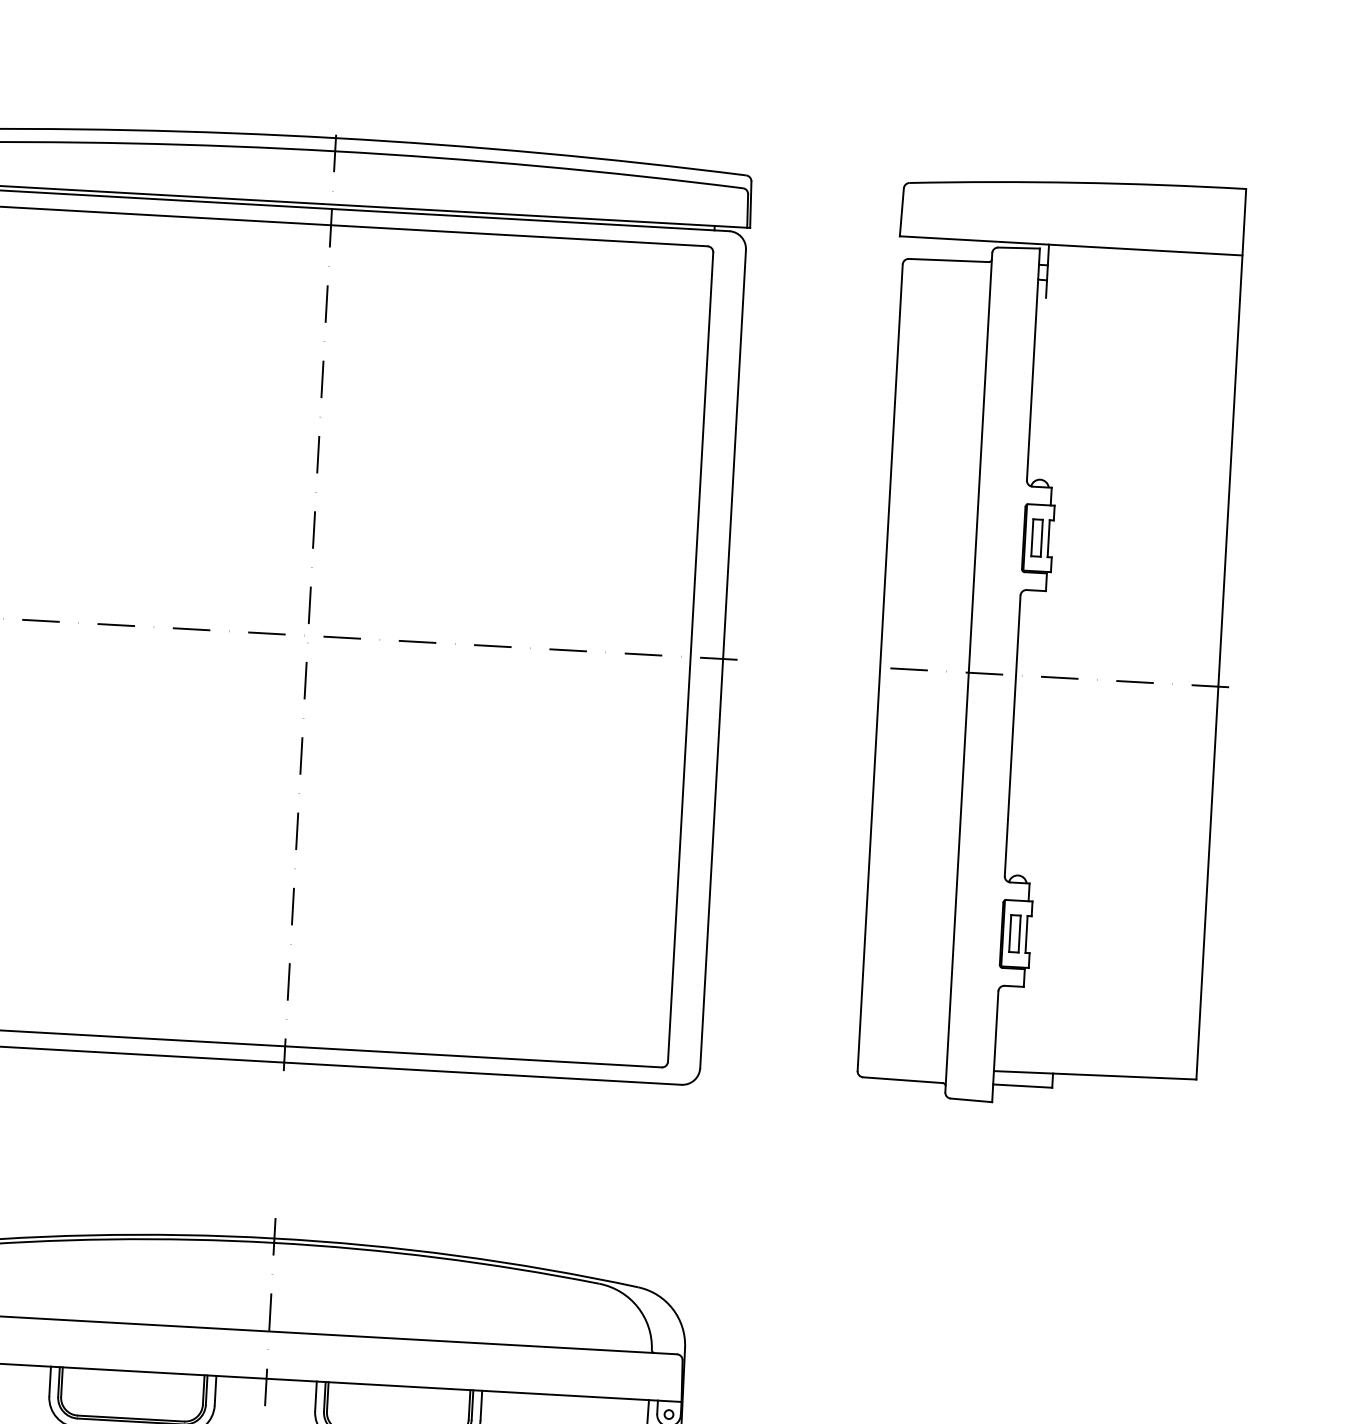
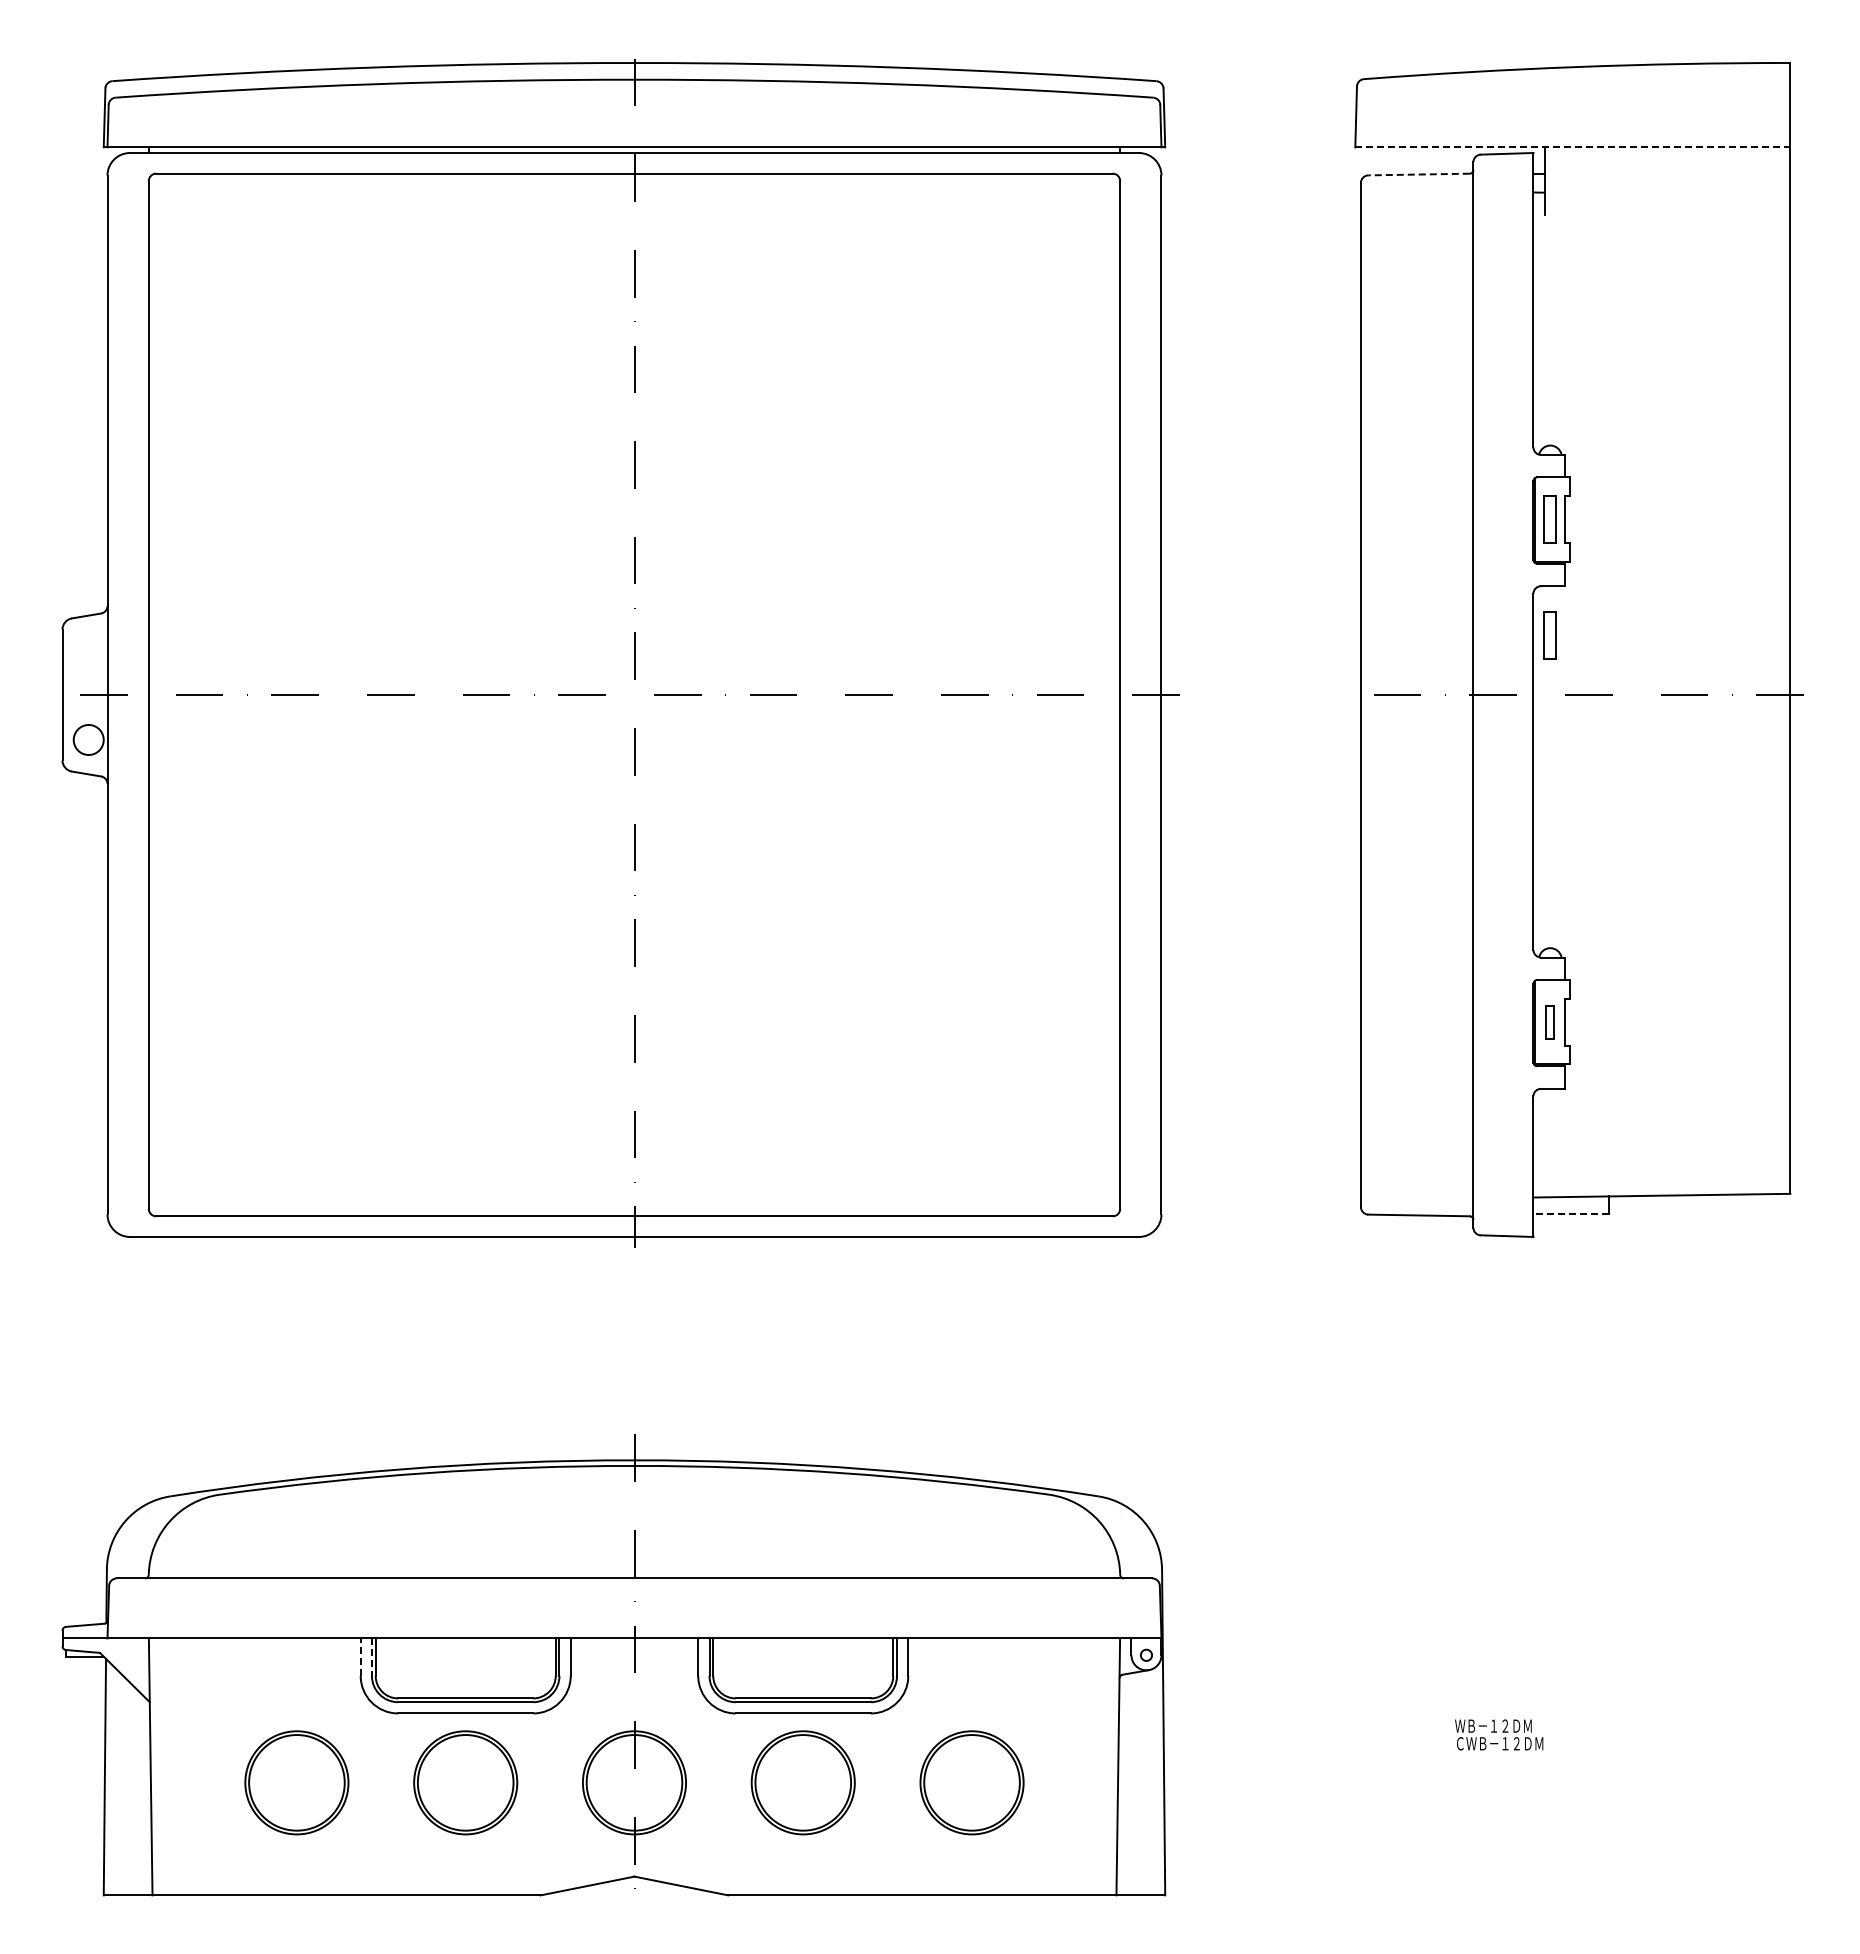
line: (1070, 245) -> (1572, 147), solid -> dashed
line: (949, 260) -> (1419, 174), solid -> dashed
part: (1031, 629) -> (1549, 635), added
part: (1014, 933) -> (1549, 1022), size x0.7
line: (1022, 1086) -> (1570, 1214), solid -> dashed
line: (49, 1381) -> (360, 1657), solid -> dashed
line: (58, 1382) -> (371, 1657), solid -> dashed

